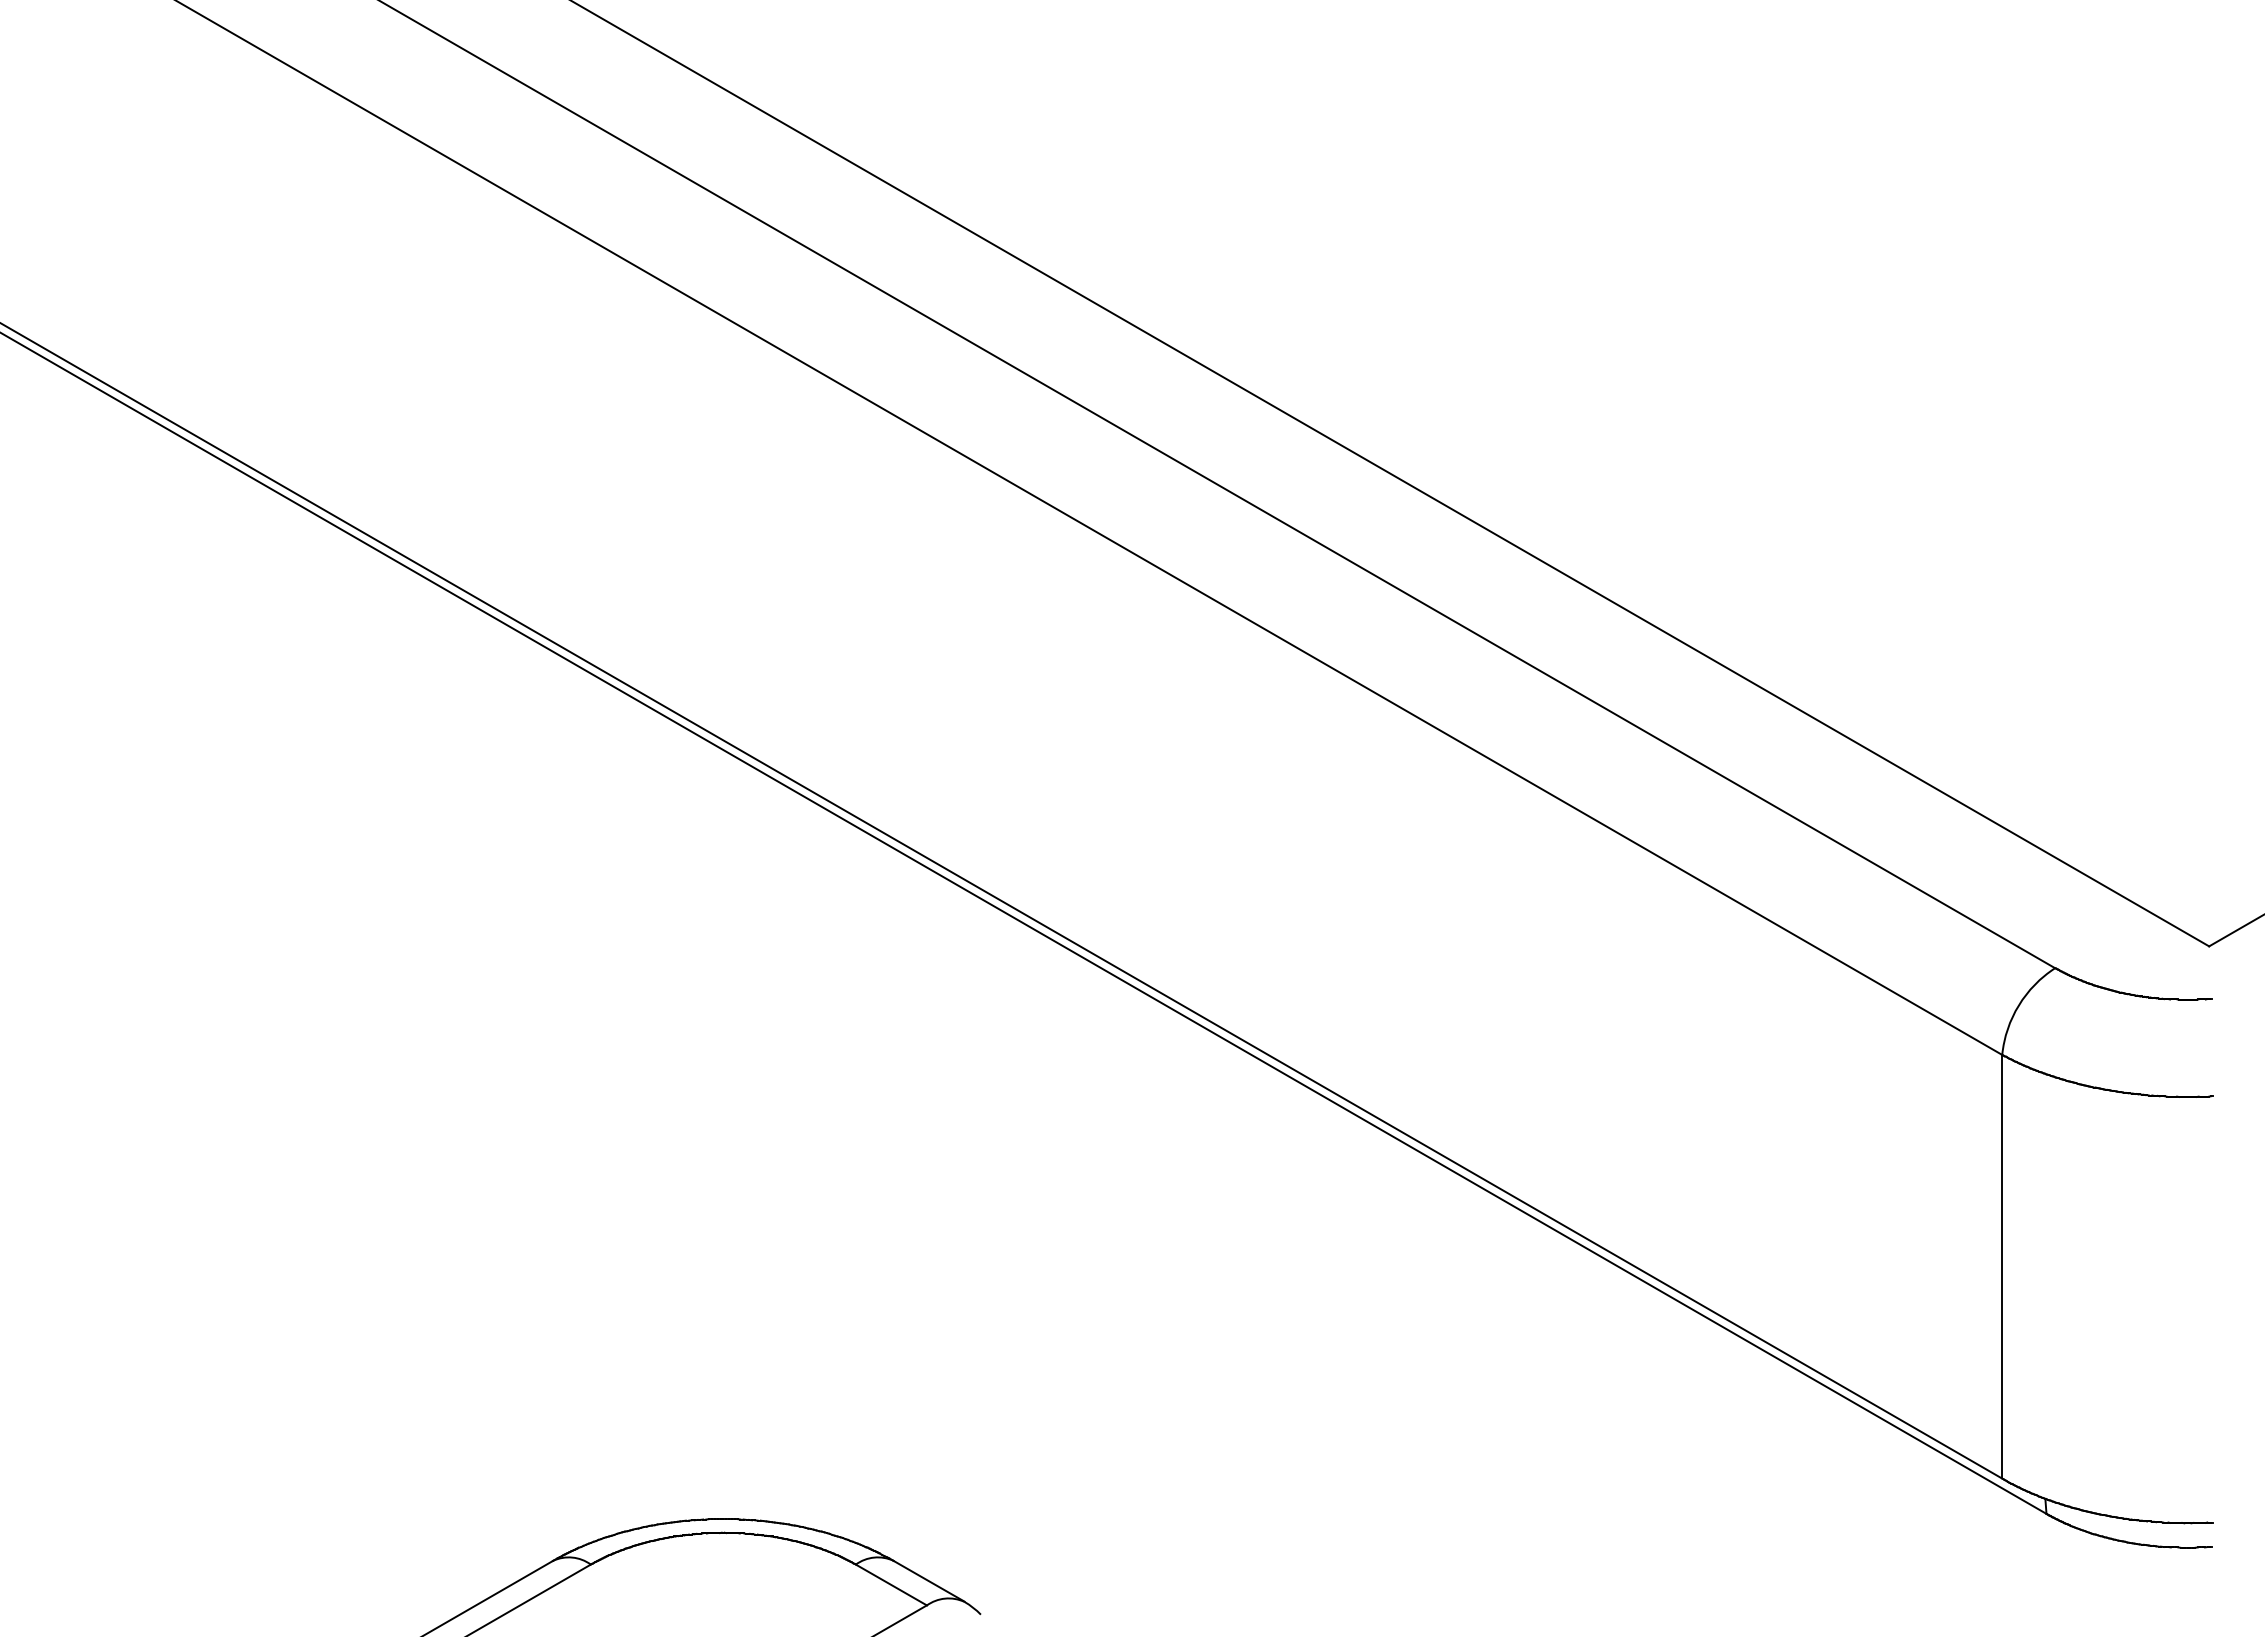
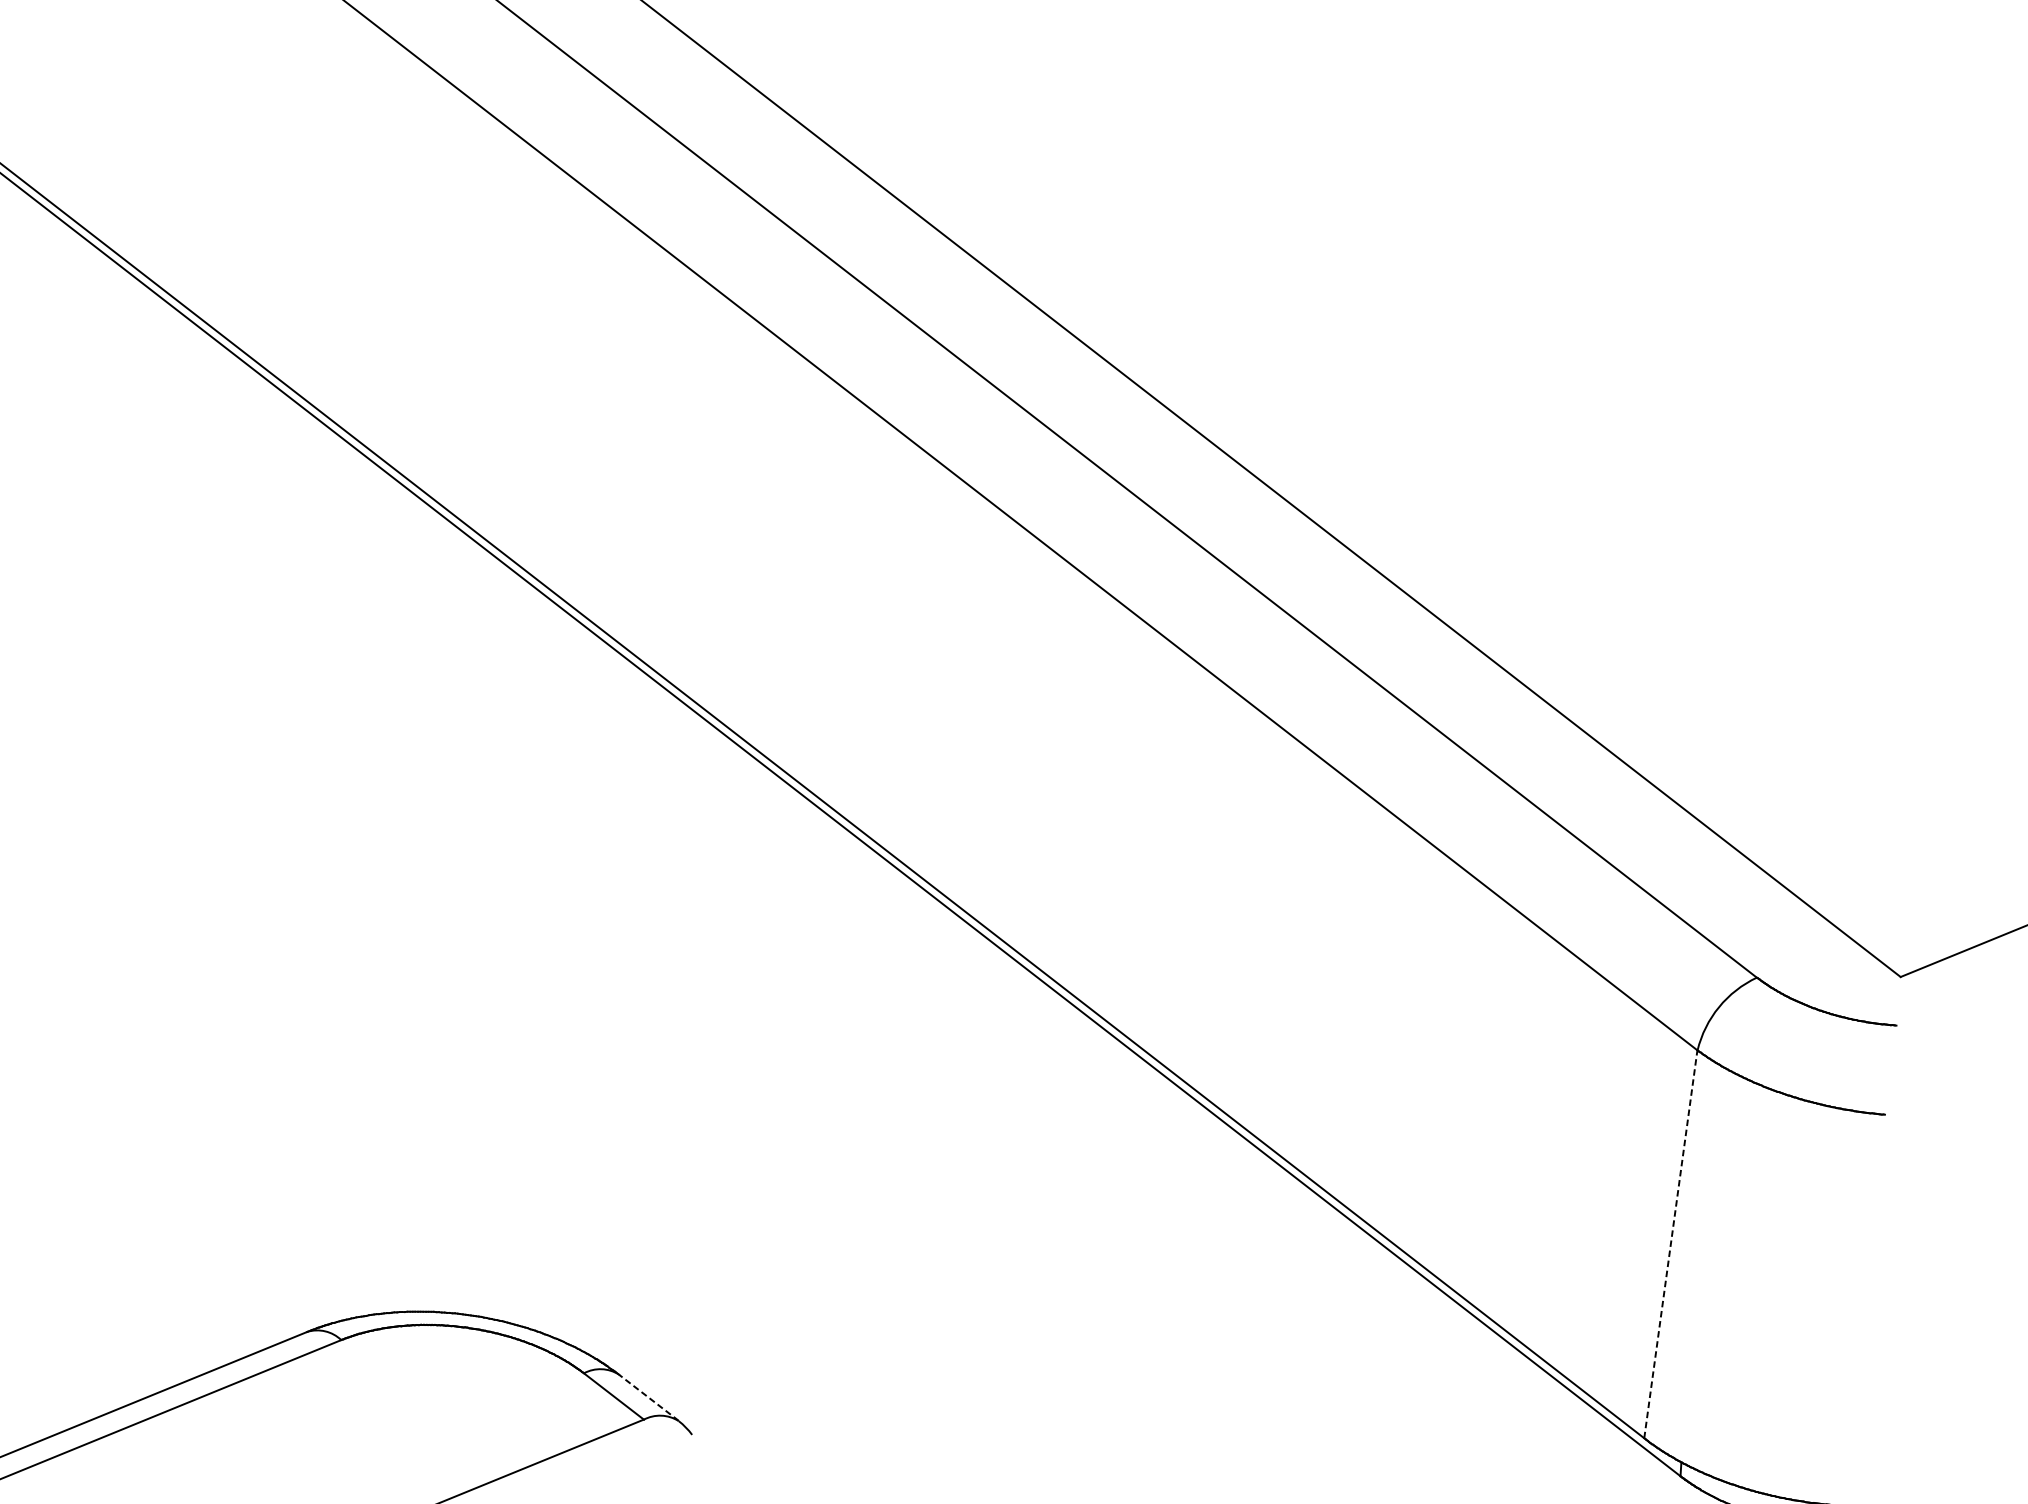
line: (2002, 1266) -> (1671, 1244), solid -> dashed
line: (929, 1581) -> (649, 1398), solid -> dashed

